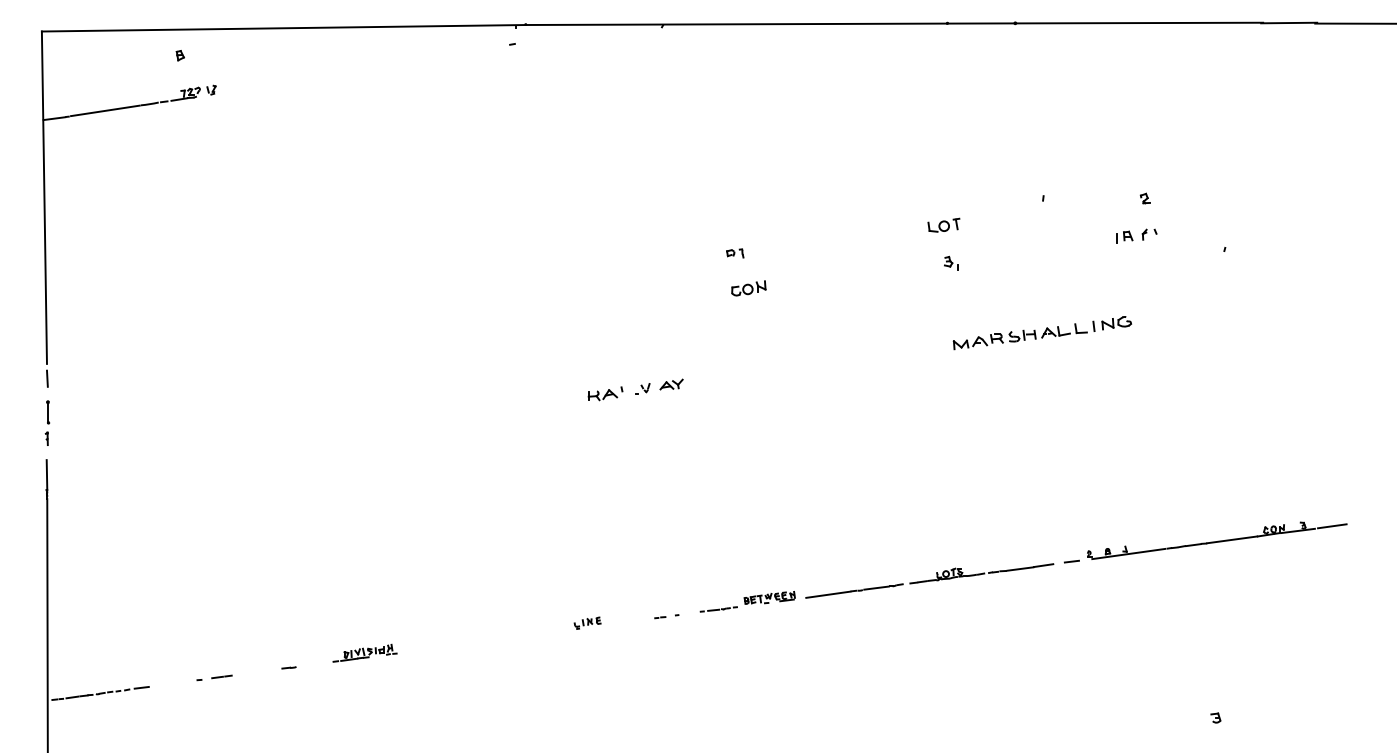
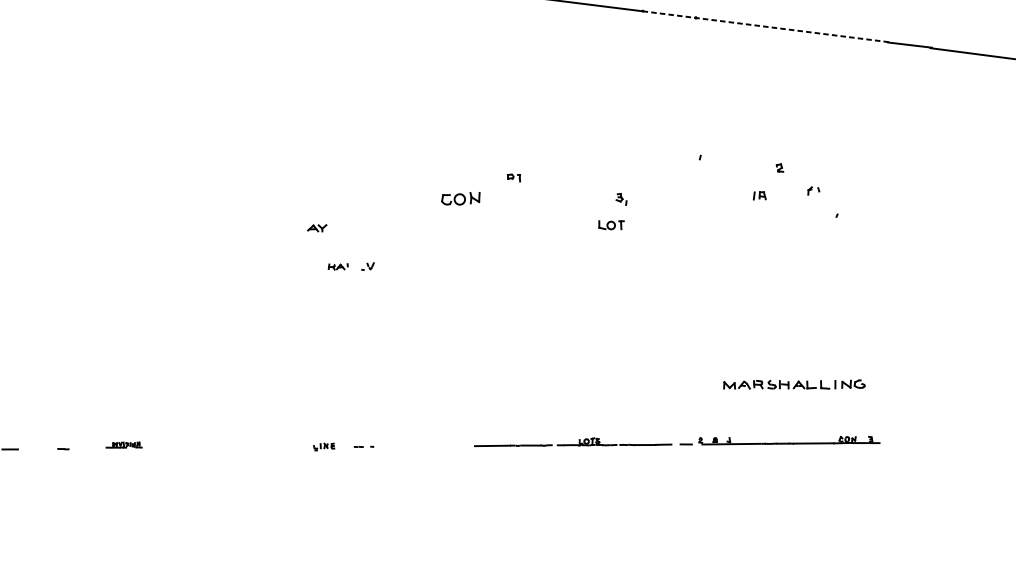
line: (1105, 23) -> (766, 27), solid -> dashed
part: (943, 224) -> (610, 224), moved
part: (1149, 234) -> (813, 191), moved
part: (735, 253) -> (514, 177), moved
part: (748, 288) -> (460, 198), size x1.4
part: (1042, 333) -> (794, 385), moved
part: (671, 384) -> (317, 227), moved
part: (605, 393) -> (338, 266), size x0.7
line: (1332, 526) -> (893, 443), removed
part: (747, 601) -> (428, 443), removed
part: (587, 622) -> (324, 446), moved
part: (364, 652) -> (124, 444), size x0.7

